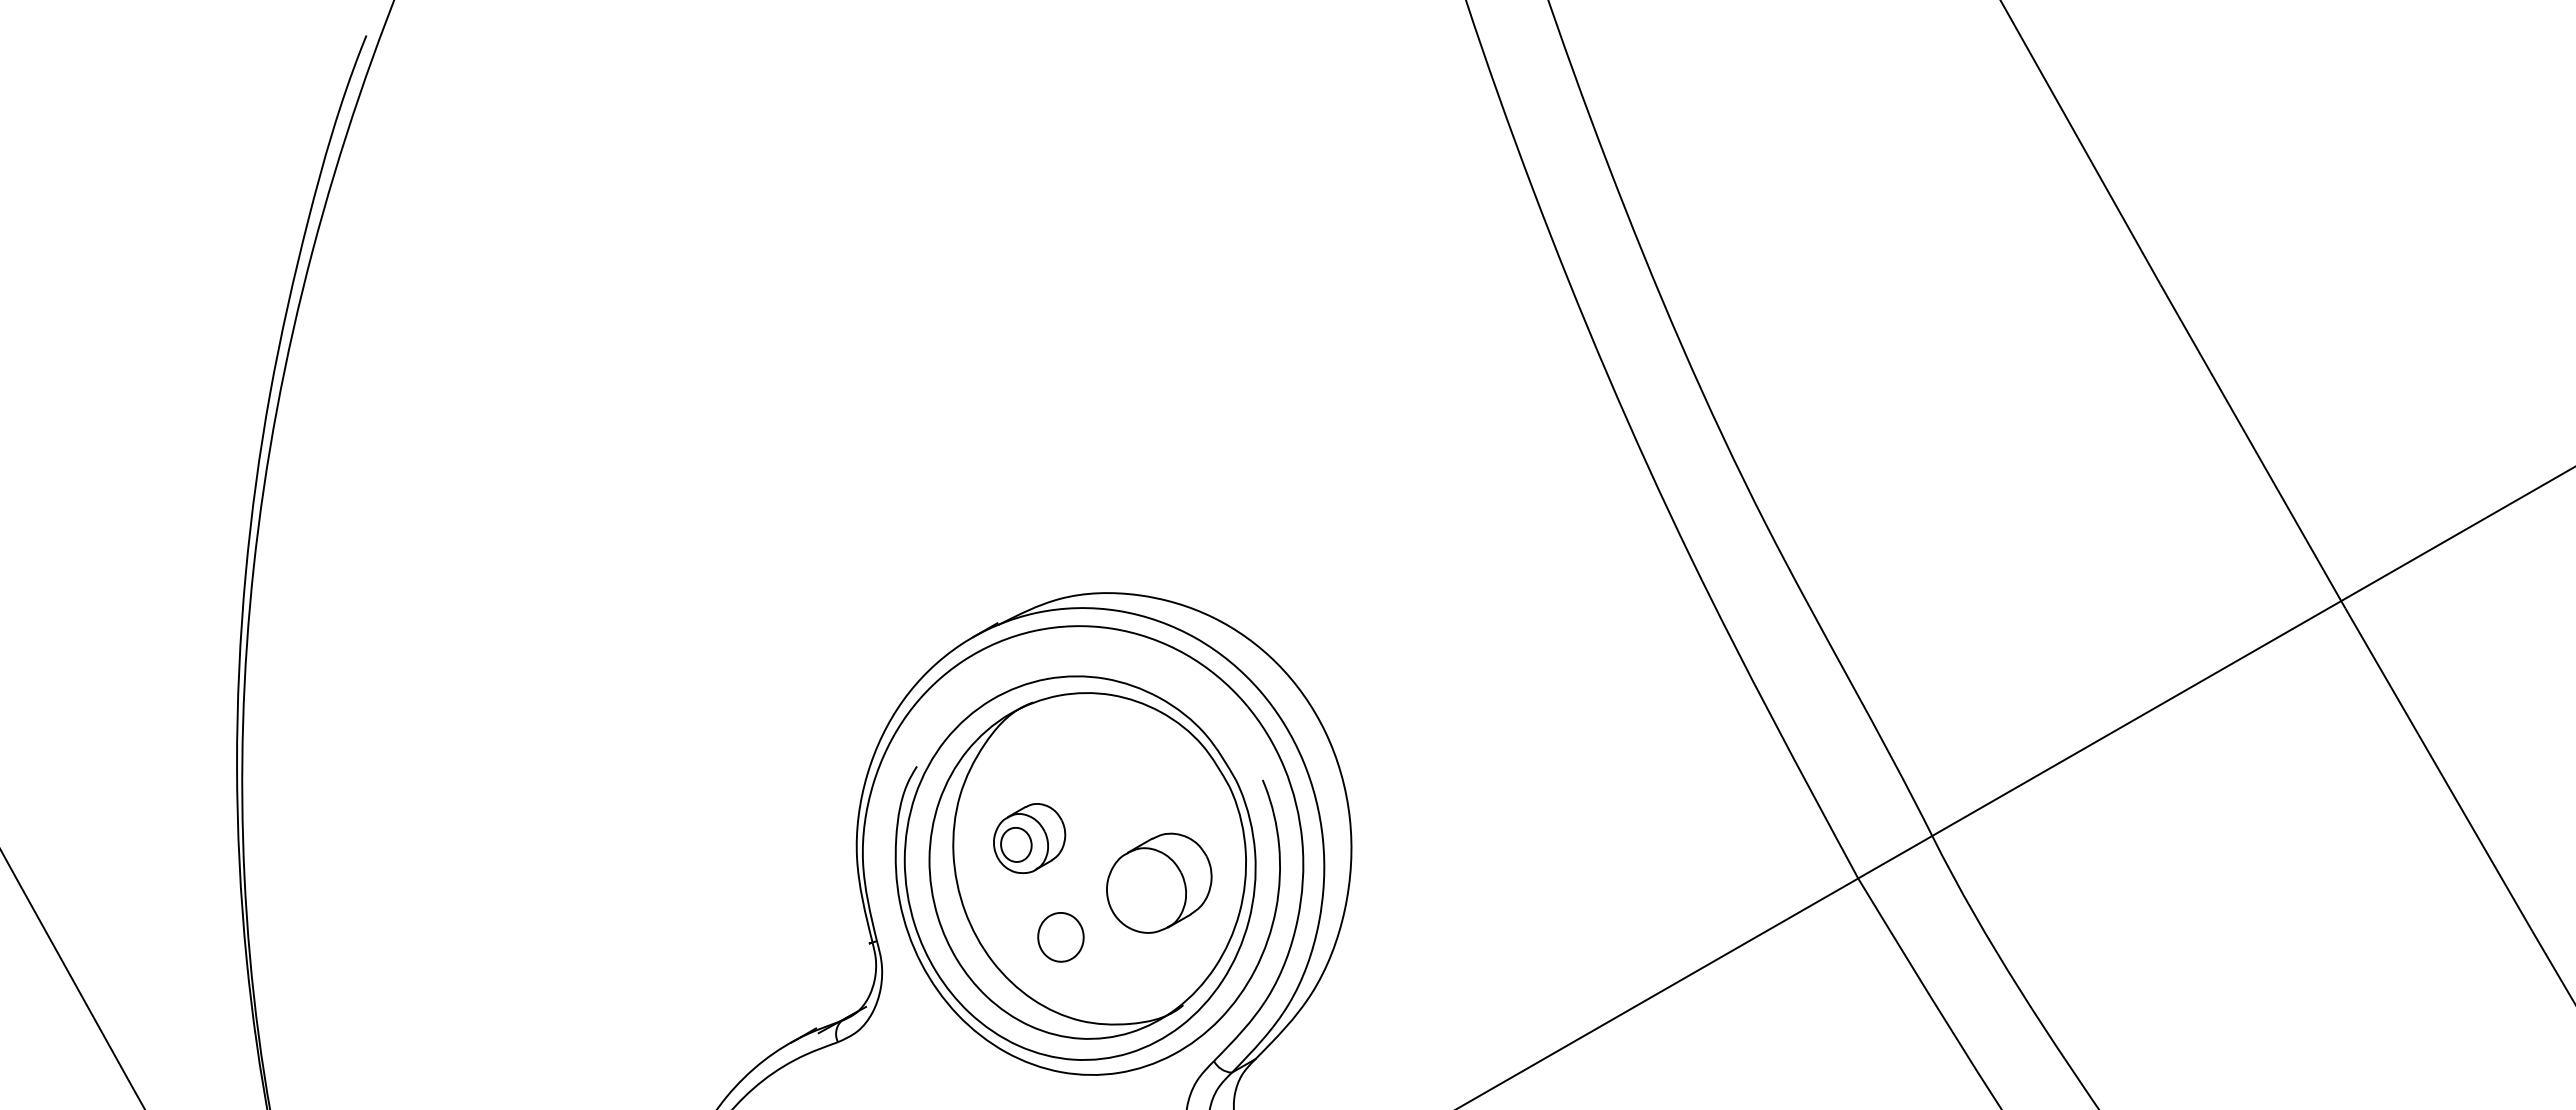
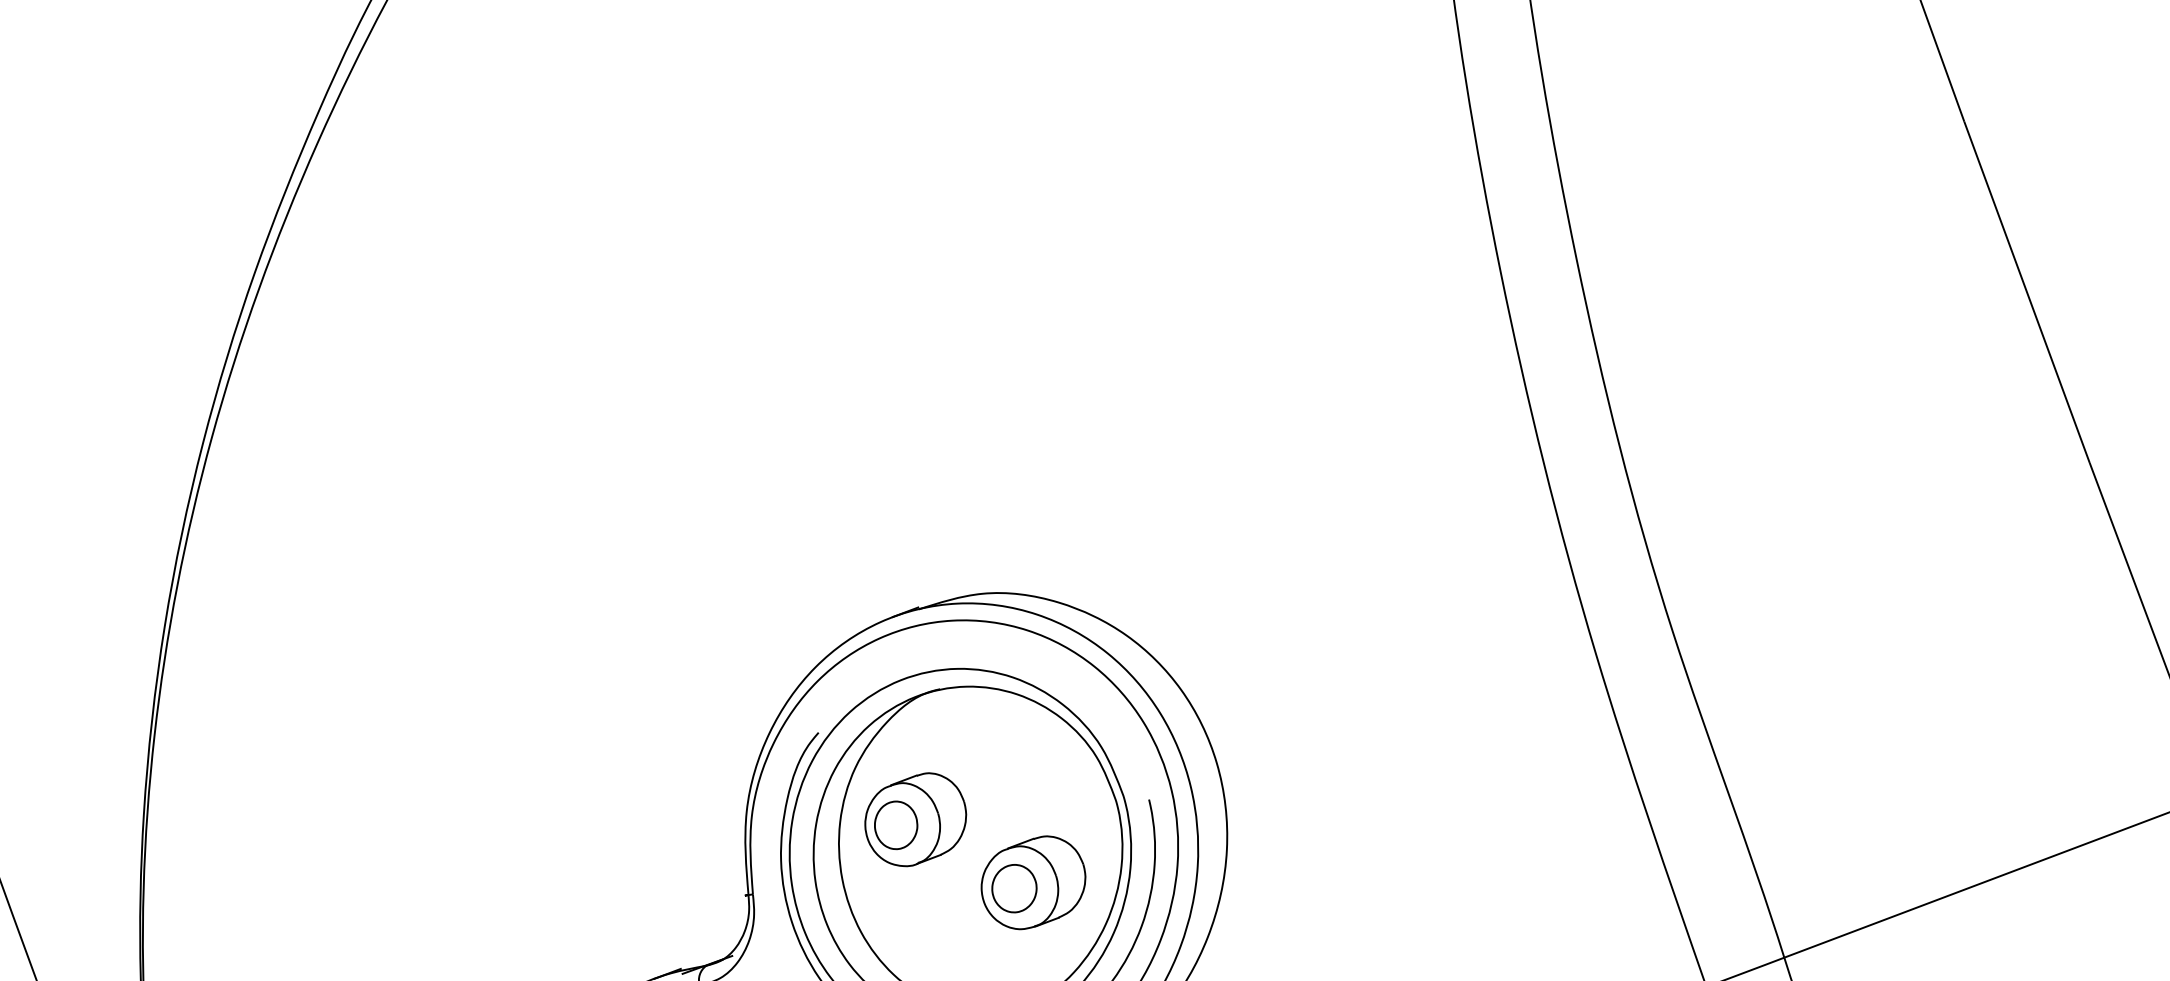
part: (1029, 838) -> (915, 819), size x1.43
part: (1060, 937) -> (1014, 888), moved

